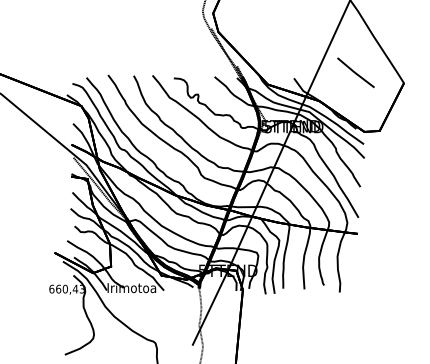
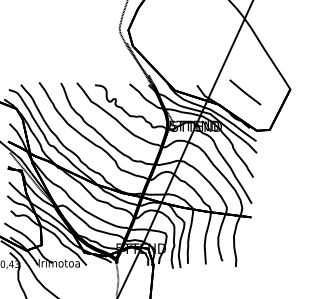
line: (355, 72) -> (244, 92), moved

